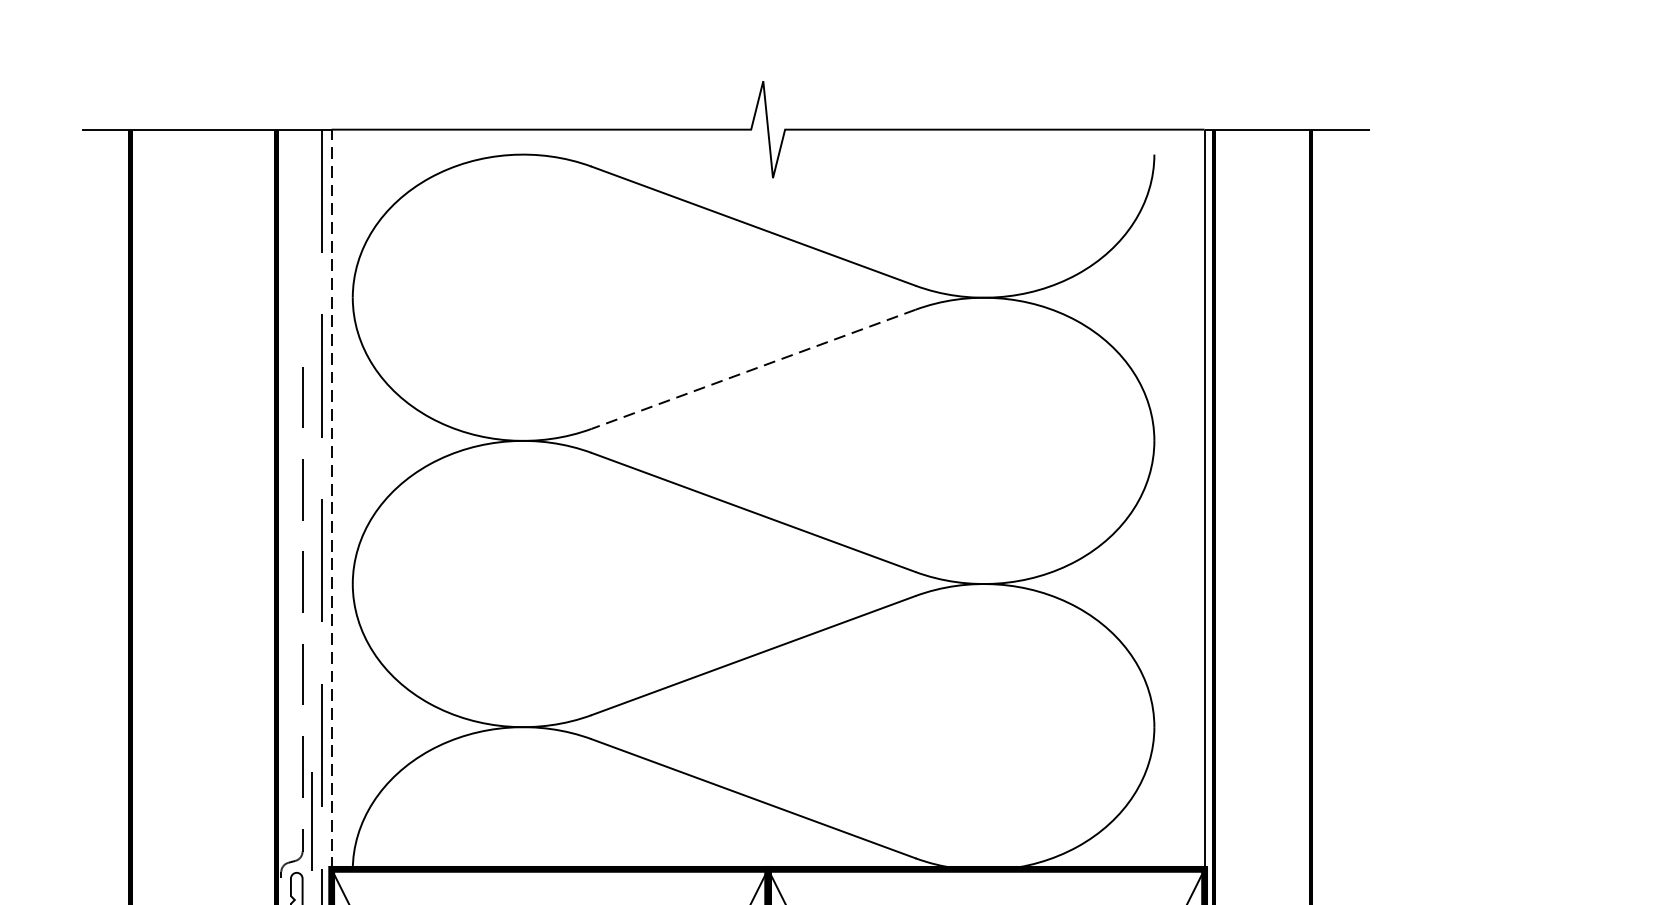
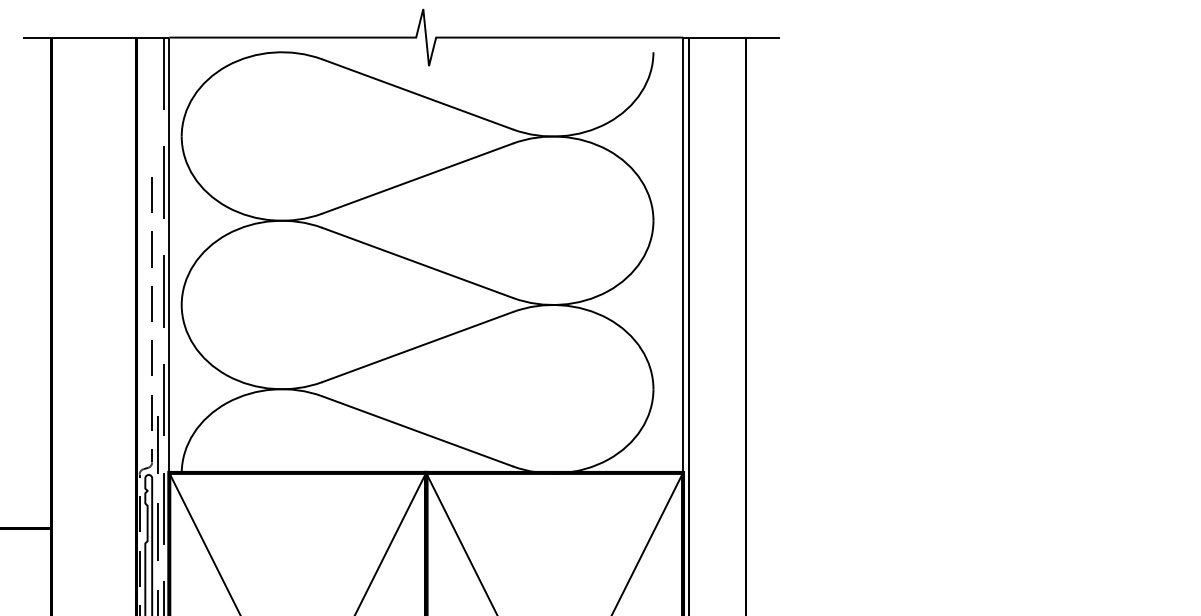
line: (753, 369) -> (417, 178), dashed -> solid
line: (332, 499) -> (169, 255), dashed -> solid

